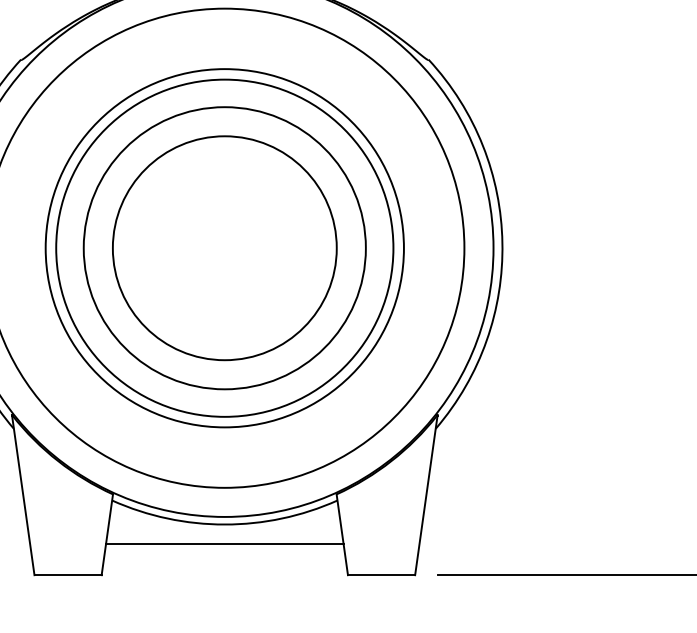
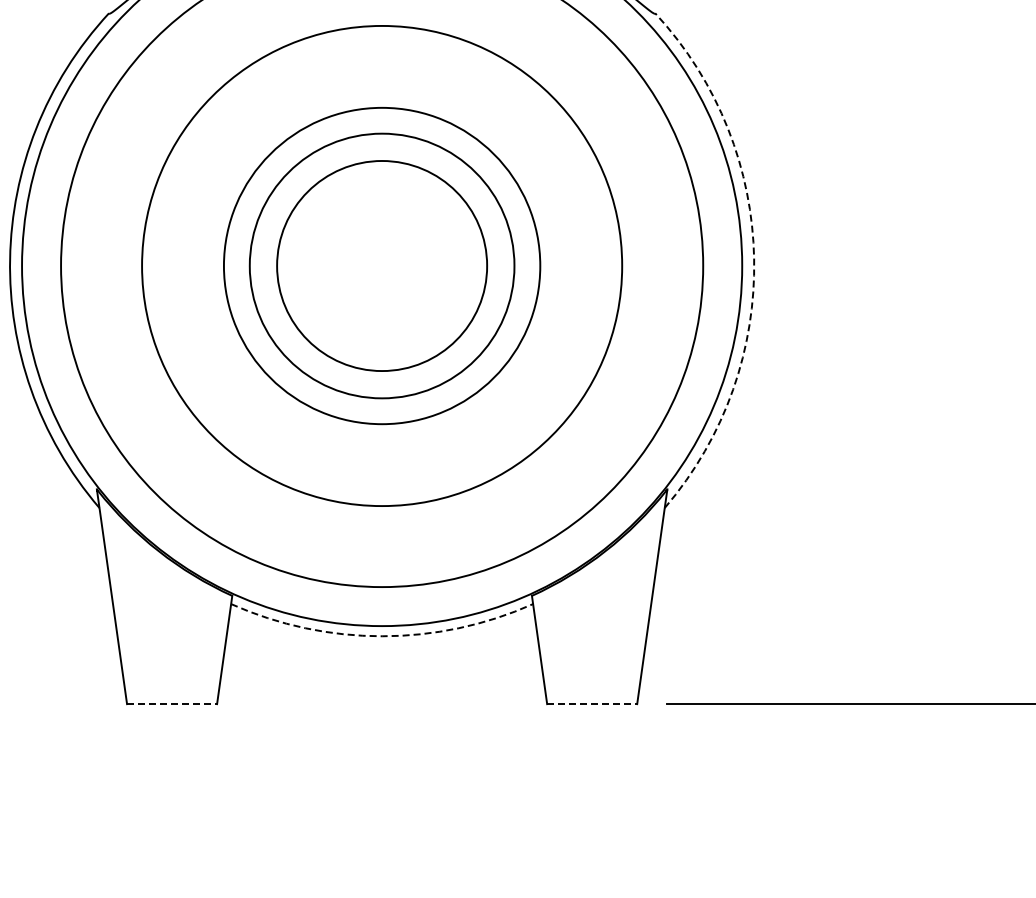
arc: (502, 242) -> (754, 258), solid -> dashed
circle: (225, 247) -> (382, 265), size x0.7
circle: (225, 247) -> (382, 265), size x0.7
circle: (225, 247) -> (382, 265), size x0.7
arc: (225, 524) -> (382, 636), solid -> dashed
line: (224, 544) -> (381, 662), removed
line: (68, 575) -> (172, 704), solid -> dashed
line: (381, 575) -> (592, 704), solid -> dashed

